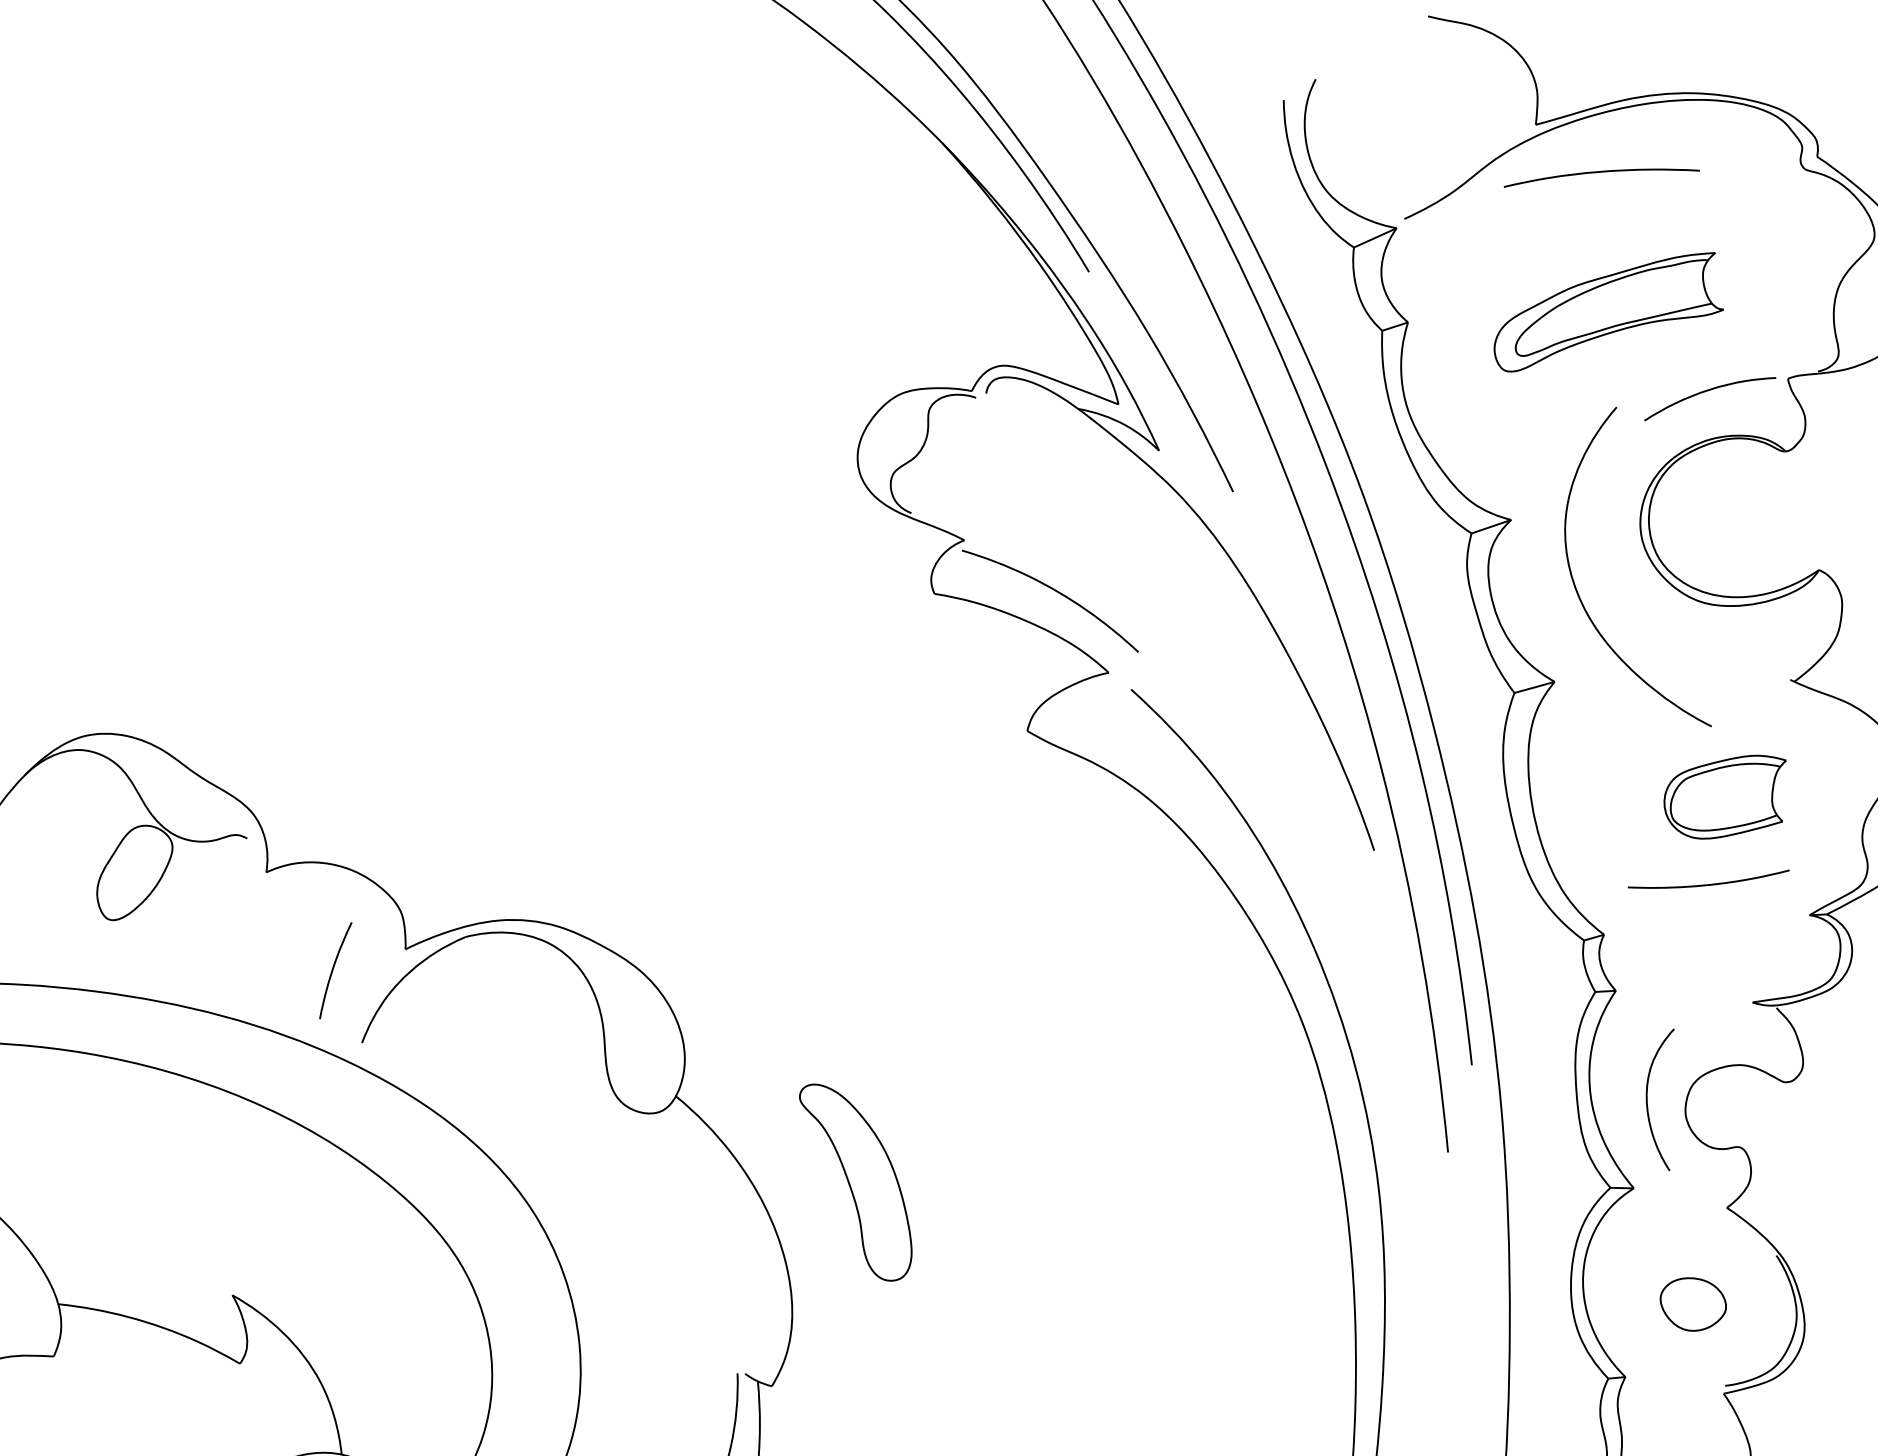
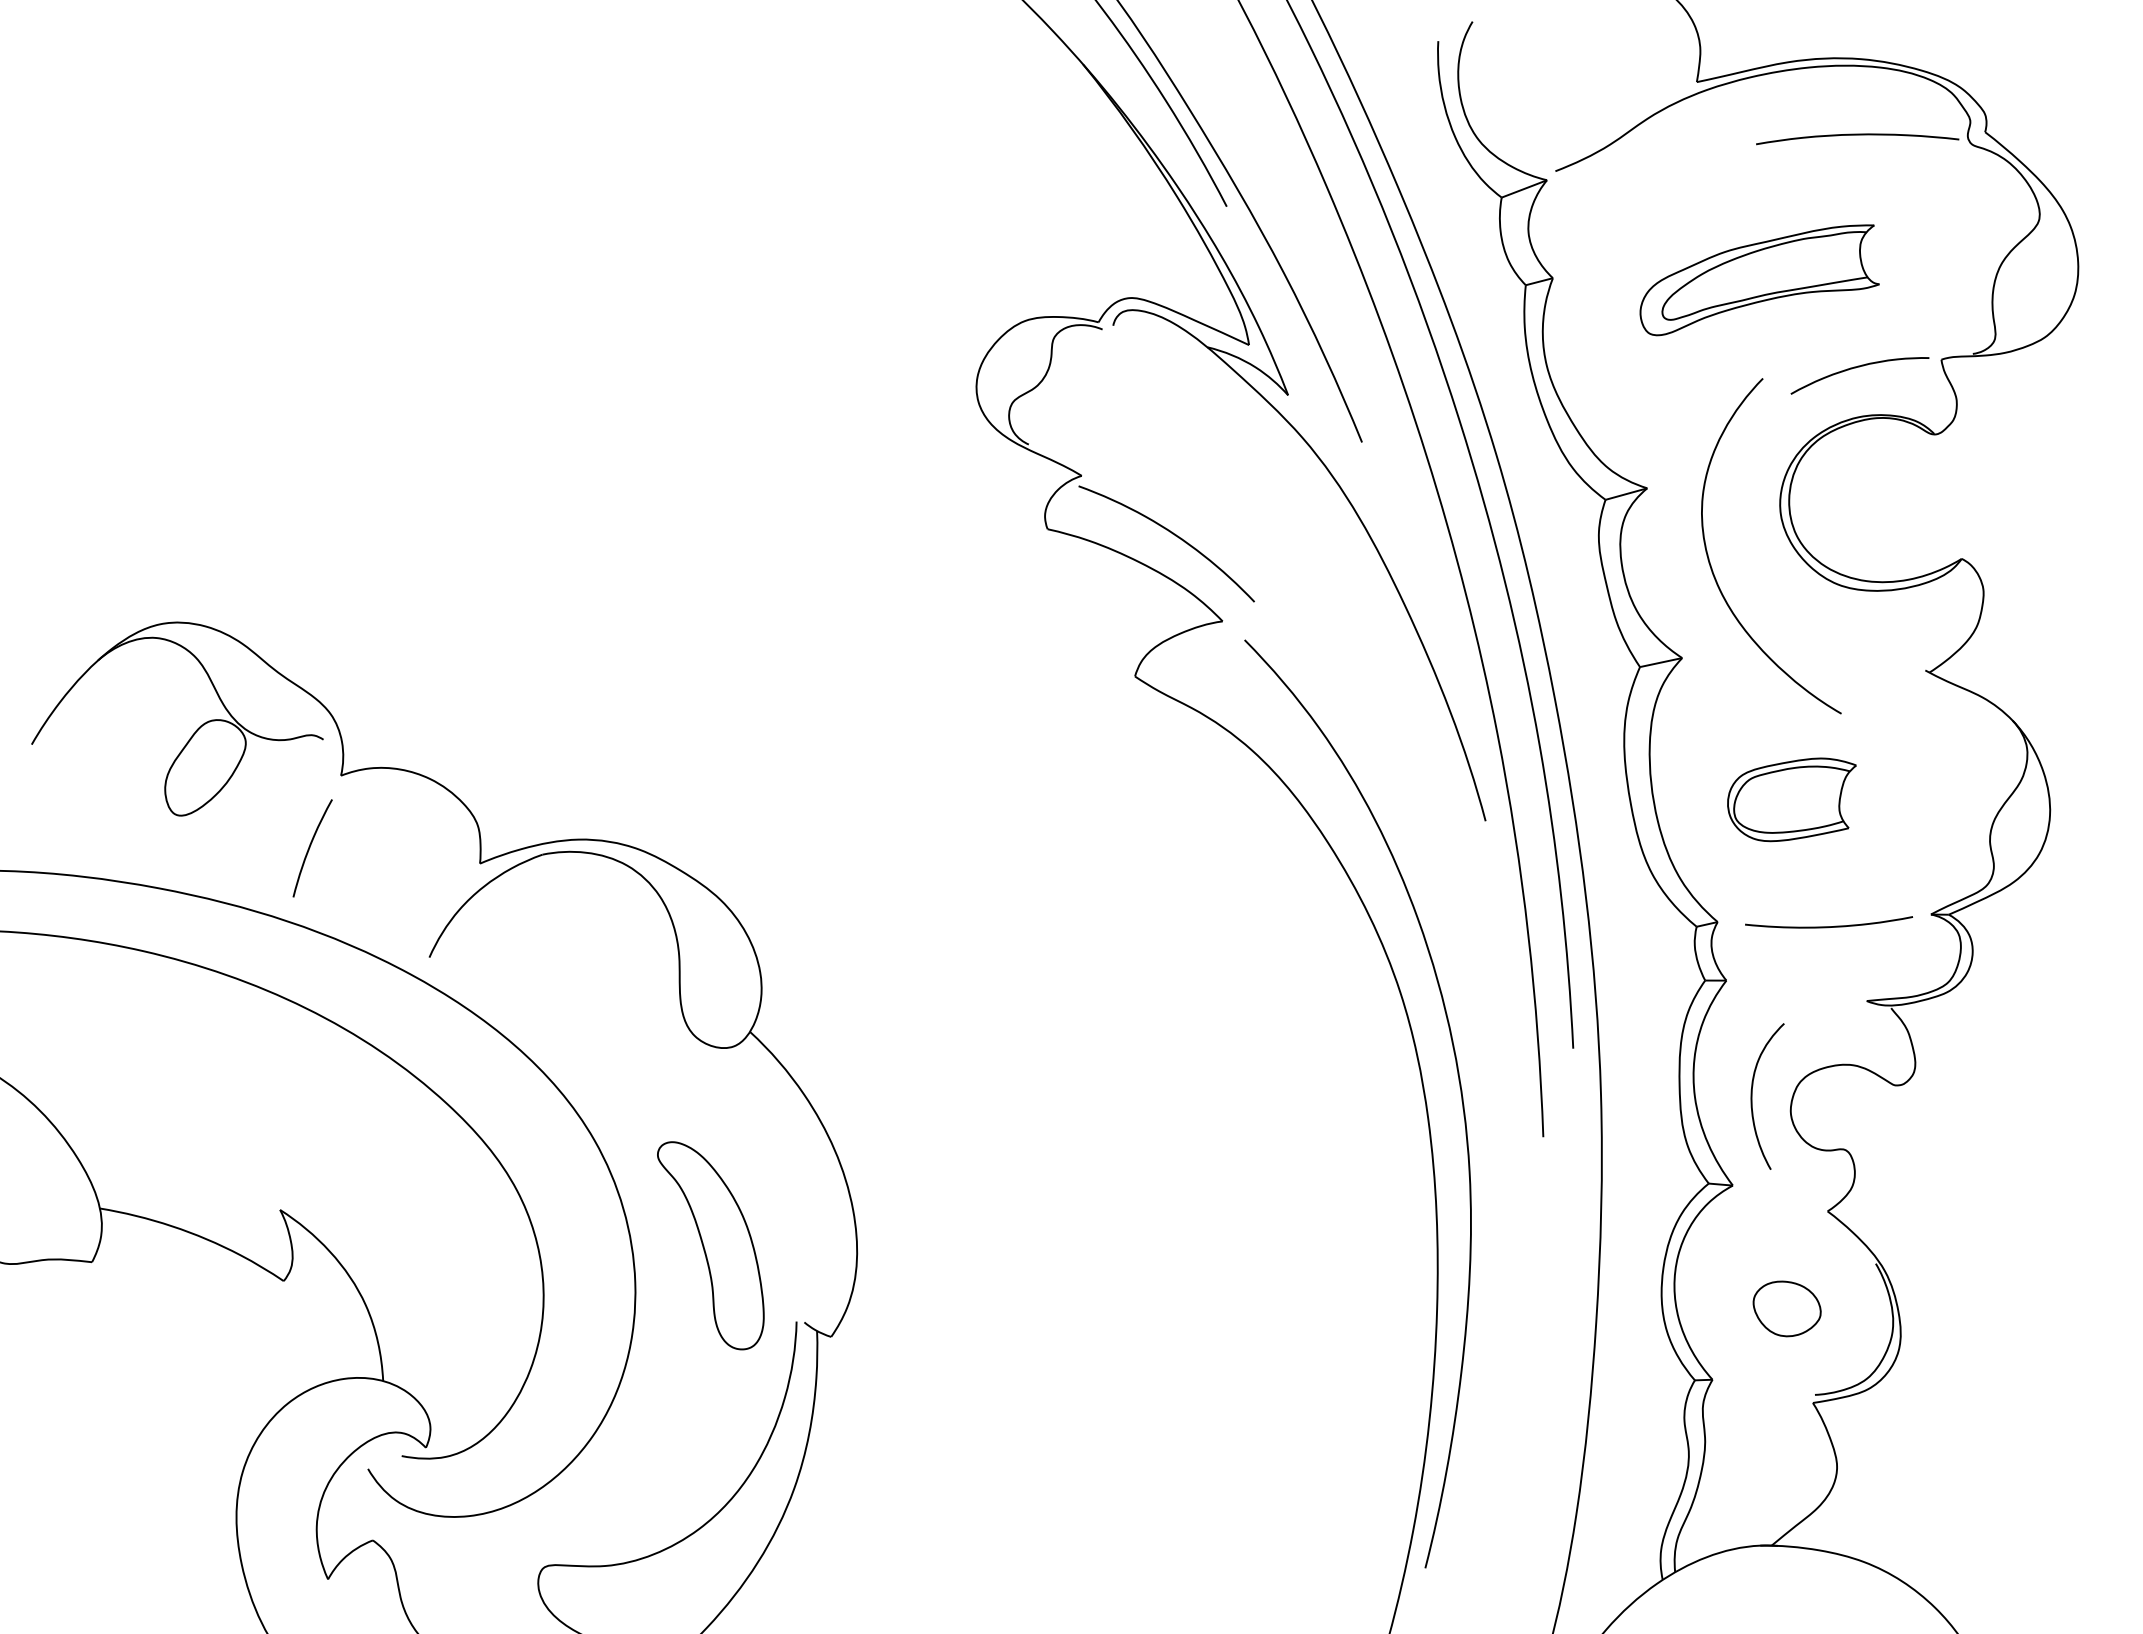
curve: (1601, 172) -> (1857, 135), moved
part: (1725, 797) -> (1791, 799), moved
curve: (1709, 884) -> (1829, 926), moved
curve: (333, 969) -> (310, 847), moved
part: (855, 1182) -> (710, 1245), moved

